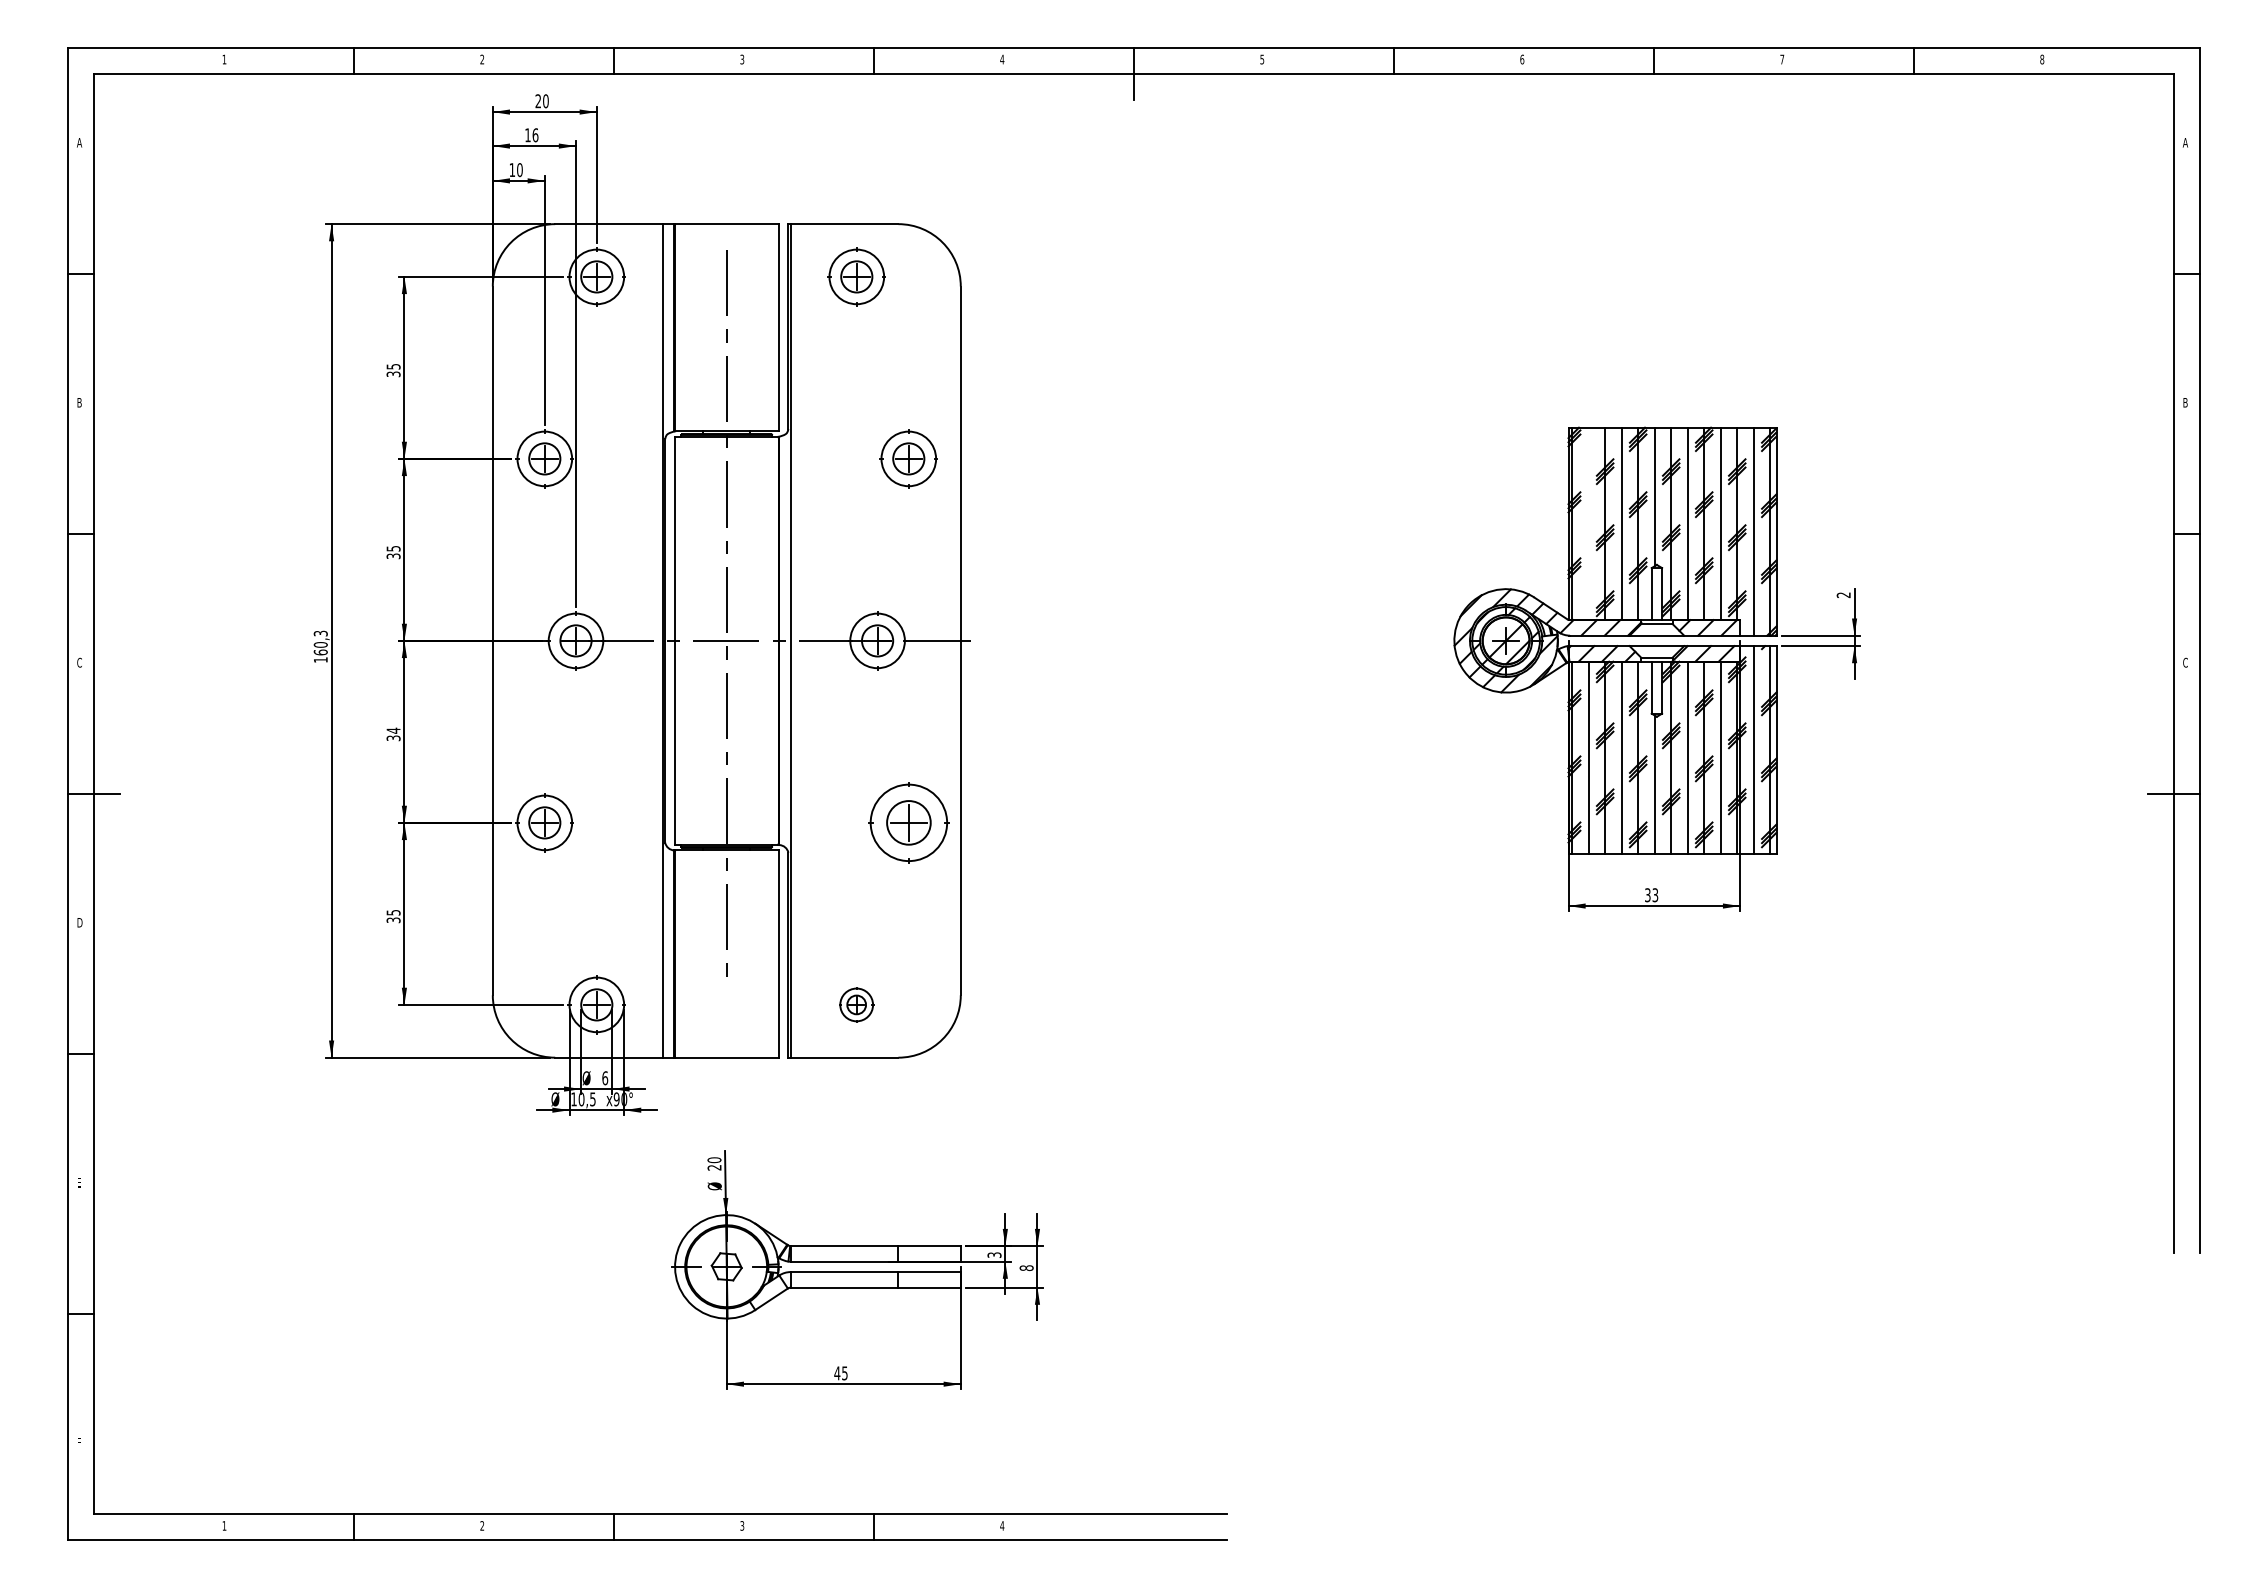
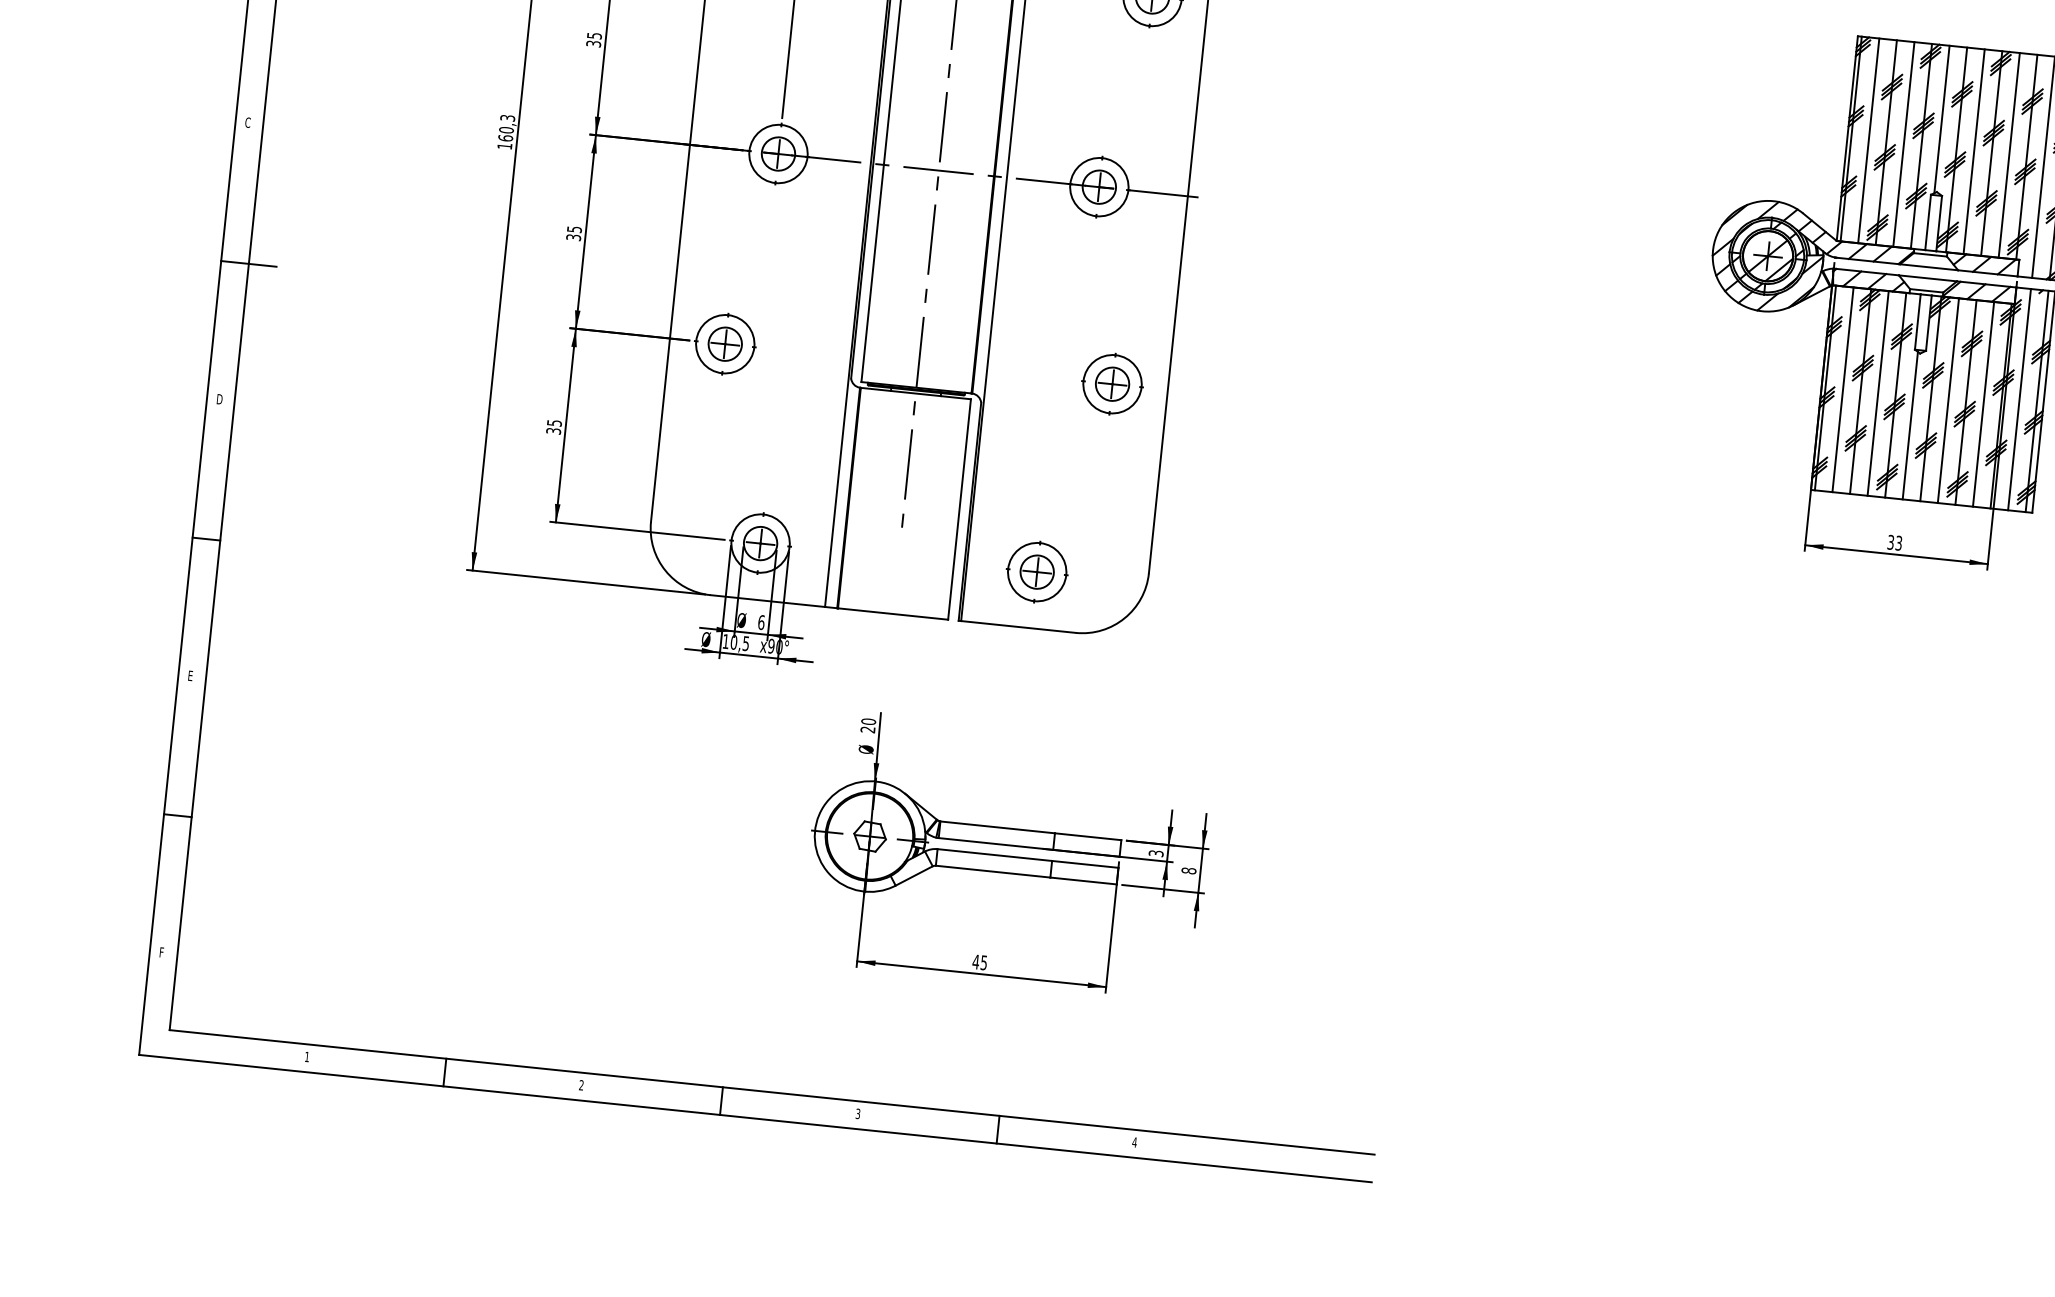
line: (1588, 523) -> (1868, 140), added
text: (393, 730) -> (574, 229), 34 -> 35
part: (908, 822) -> (1112, 383), size x0.71
part: (856, 1004) -> (1036, 571), size x1.67

